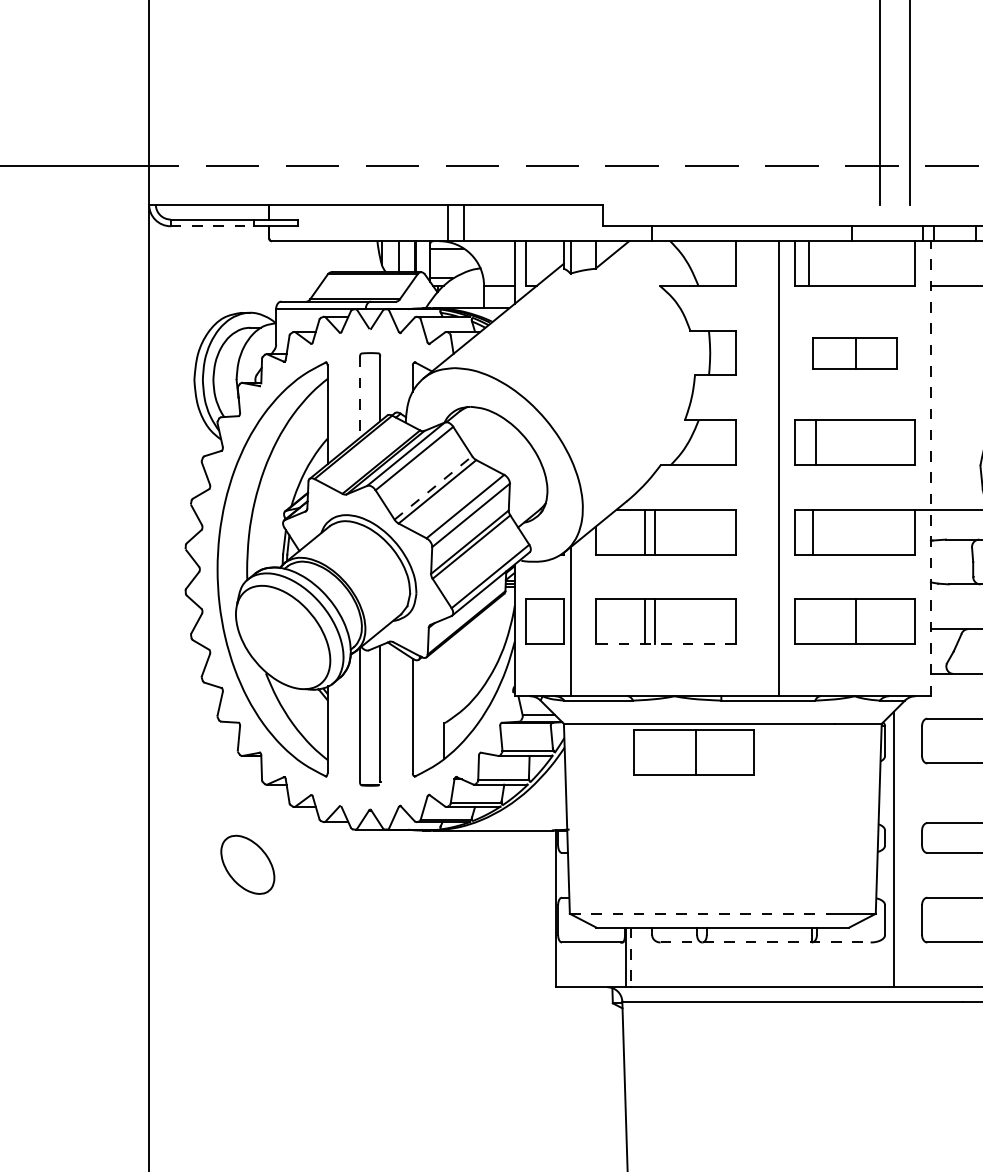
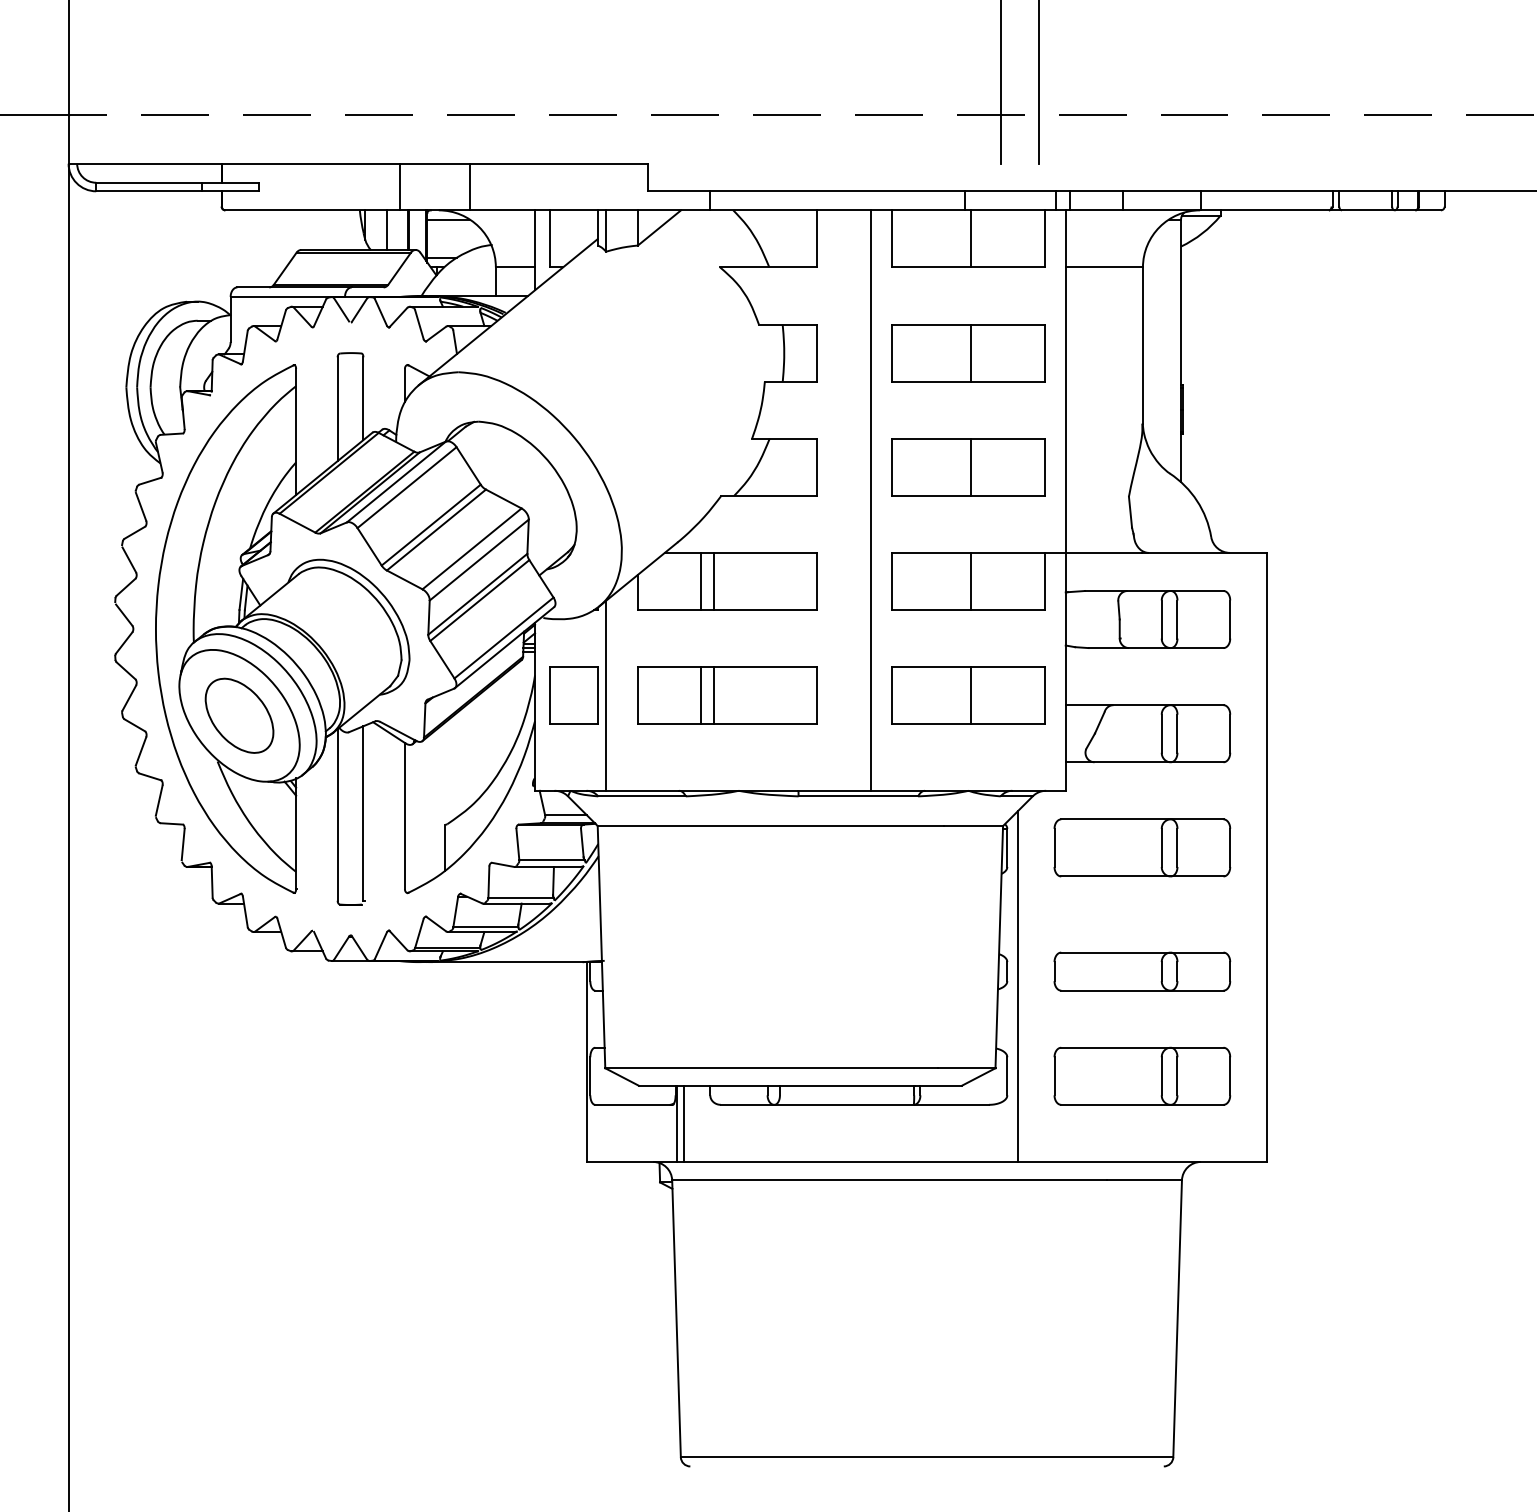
line: (448, 222) -> (400, 186), moved
line: (212, 226) -> (149, 191), dashed -> solid
line: (808, 263) -> (970, 238), moved
part: (854, 353) -> (968, 353), size x1.43
line: (359, 397) -> (337, 409), dashed -> solid
line: (815, 442) -> (970, 466), moved
line: (930, 468) -> (1065, 500), dashed -> solid
line: (433, 488) -> (431, 525), dashed -> solid
line: (812, 532) -> (970, 581), moved
line: (664, 644) -> (726, 724), dashed -> solid
part: (693, 752) -> (763, 862), removed
part: (247, 864) -> (239, 715), moved
line: (700, 913) -> (771, 1068), dashed -> solid
line: (766, 942) -> (855, 1104), dashed -> solid
line: (631, 957) -> (683, 1124), dashed -> solid

